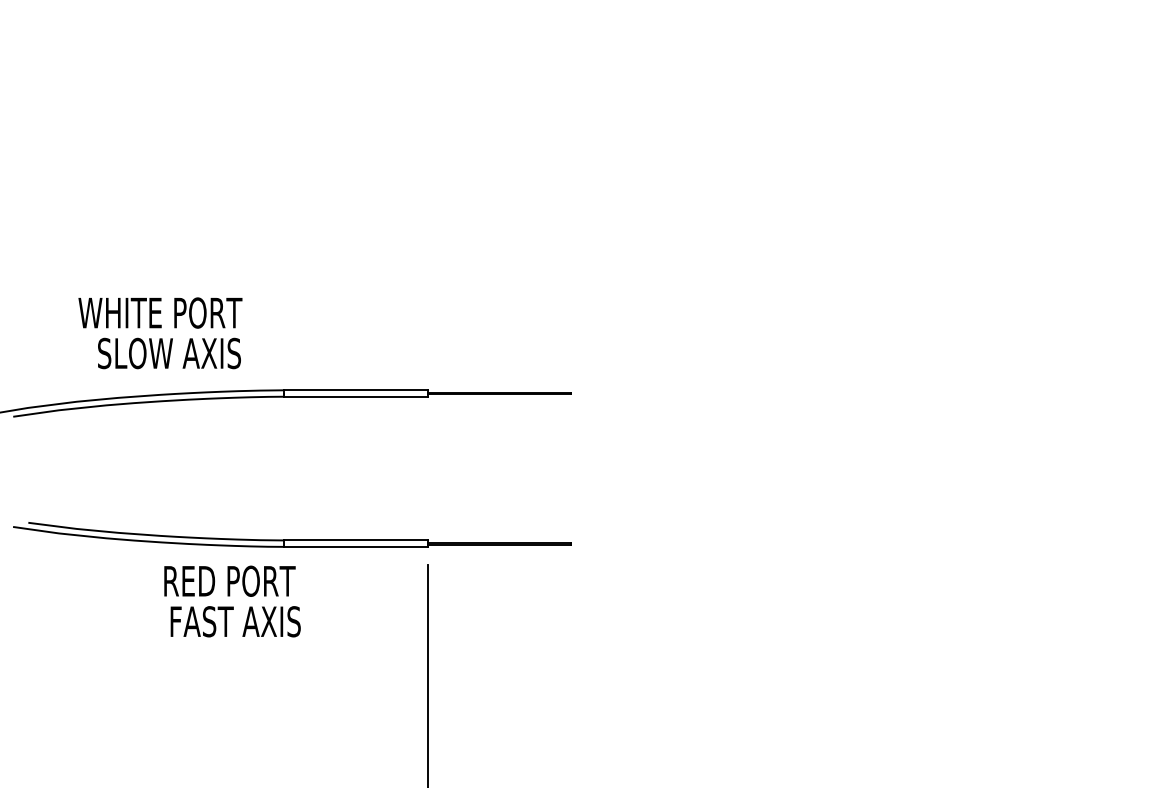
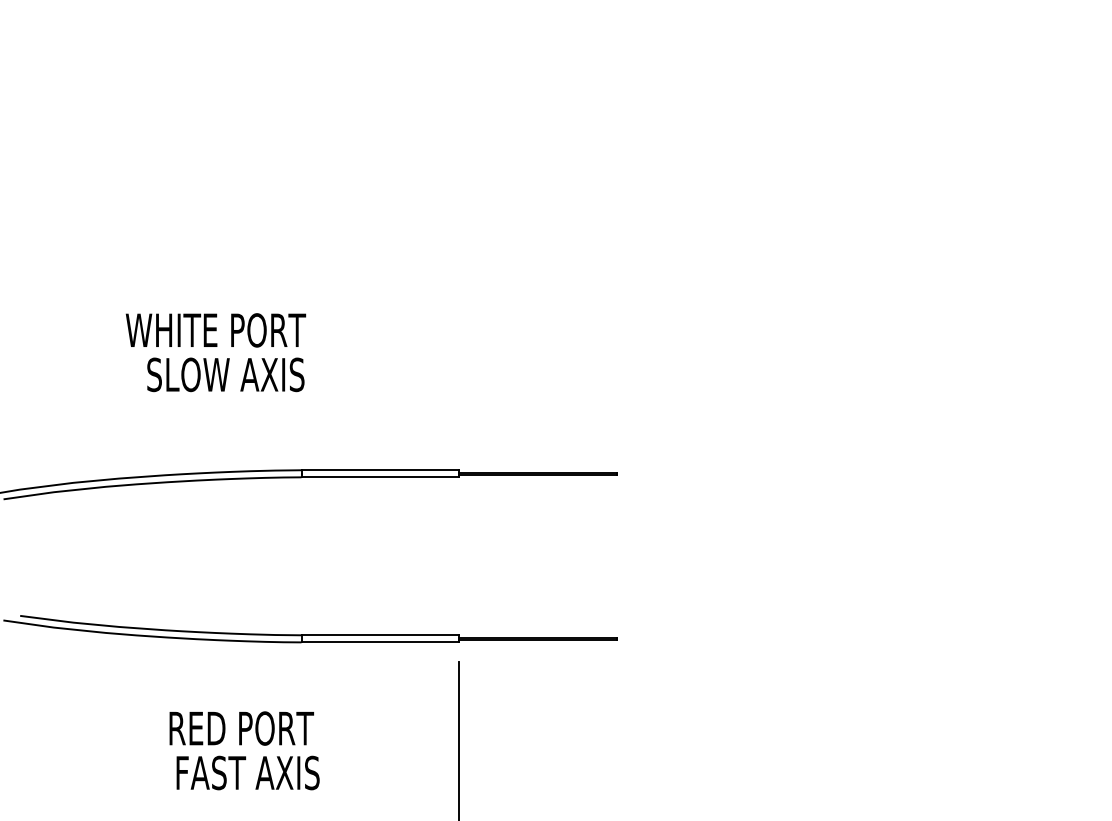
text: (160, 333) -> (216, 352), moved
text: (232, 601) -> (244, 750), moved

